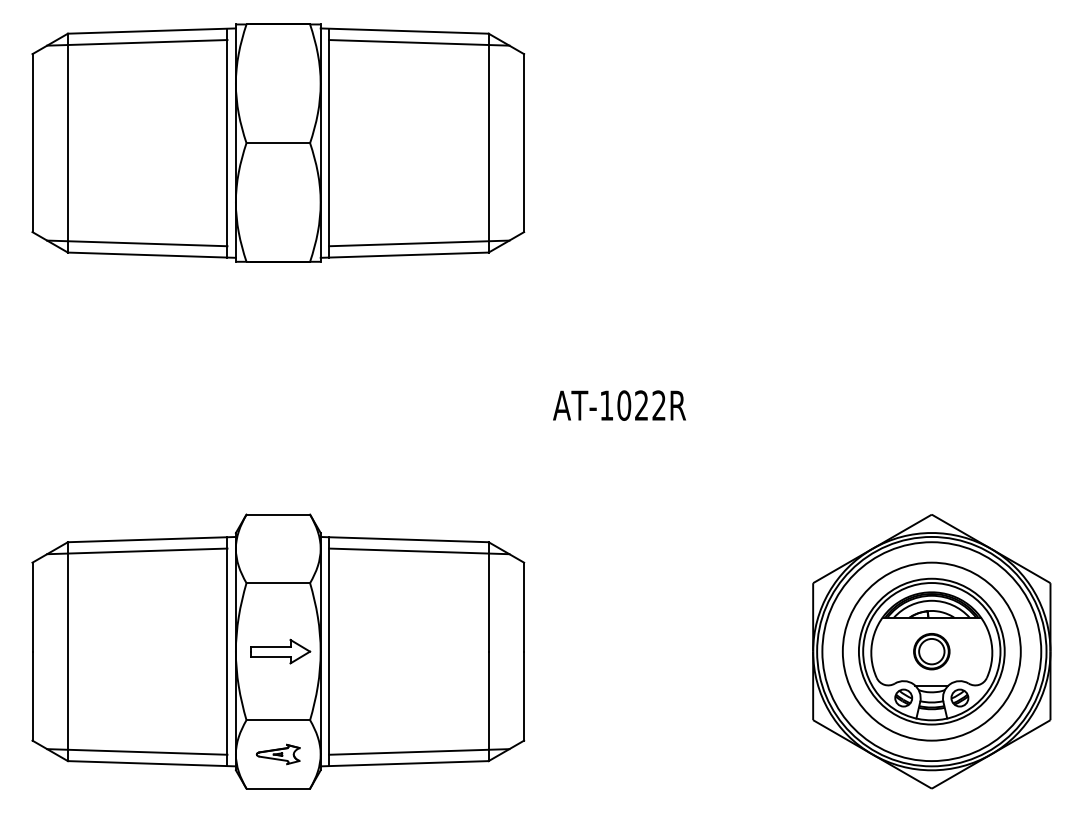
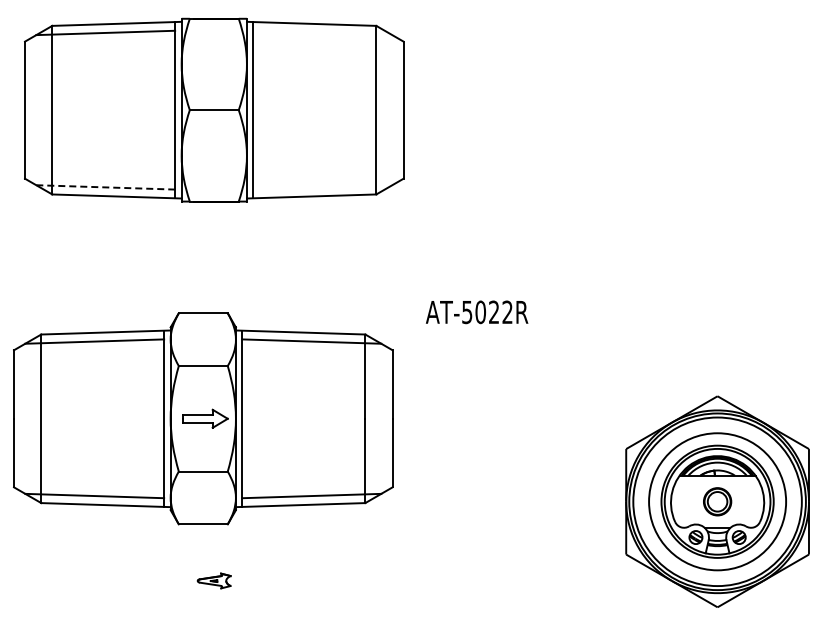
line: (418, 42) -> (322, 32), removed
line: (138, 243) -> (106, 187), solid -> dashed
line: (418, 243) -> (322, 187), removed
text: (607, 405) -> (467, 312), AT-1022R -> AT-5022R
part: (278, 651) -> (203, 418), moved

